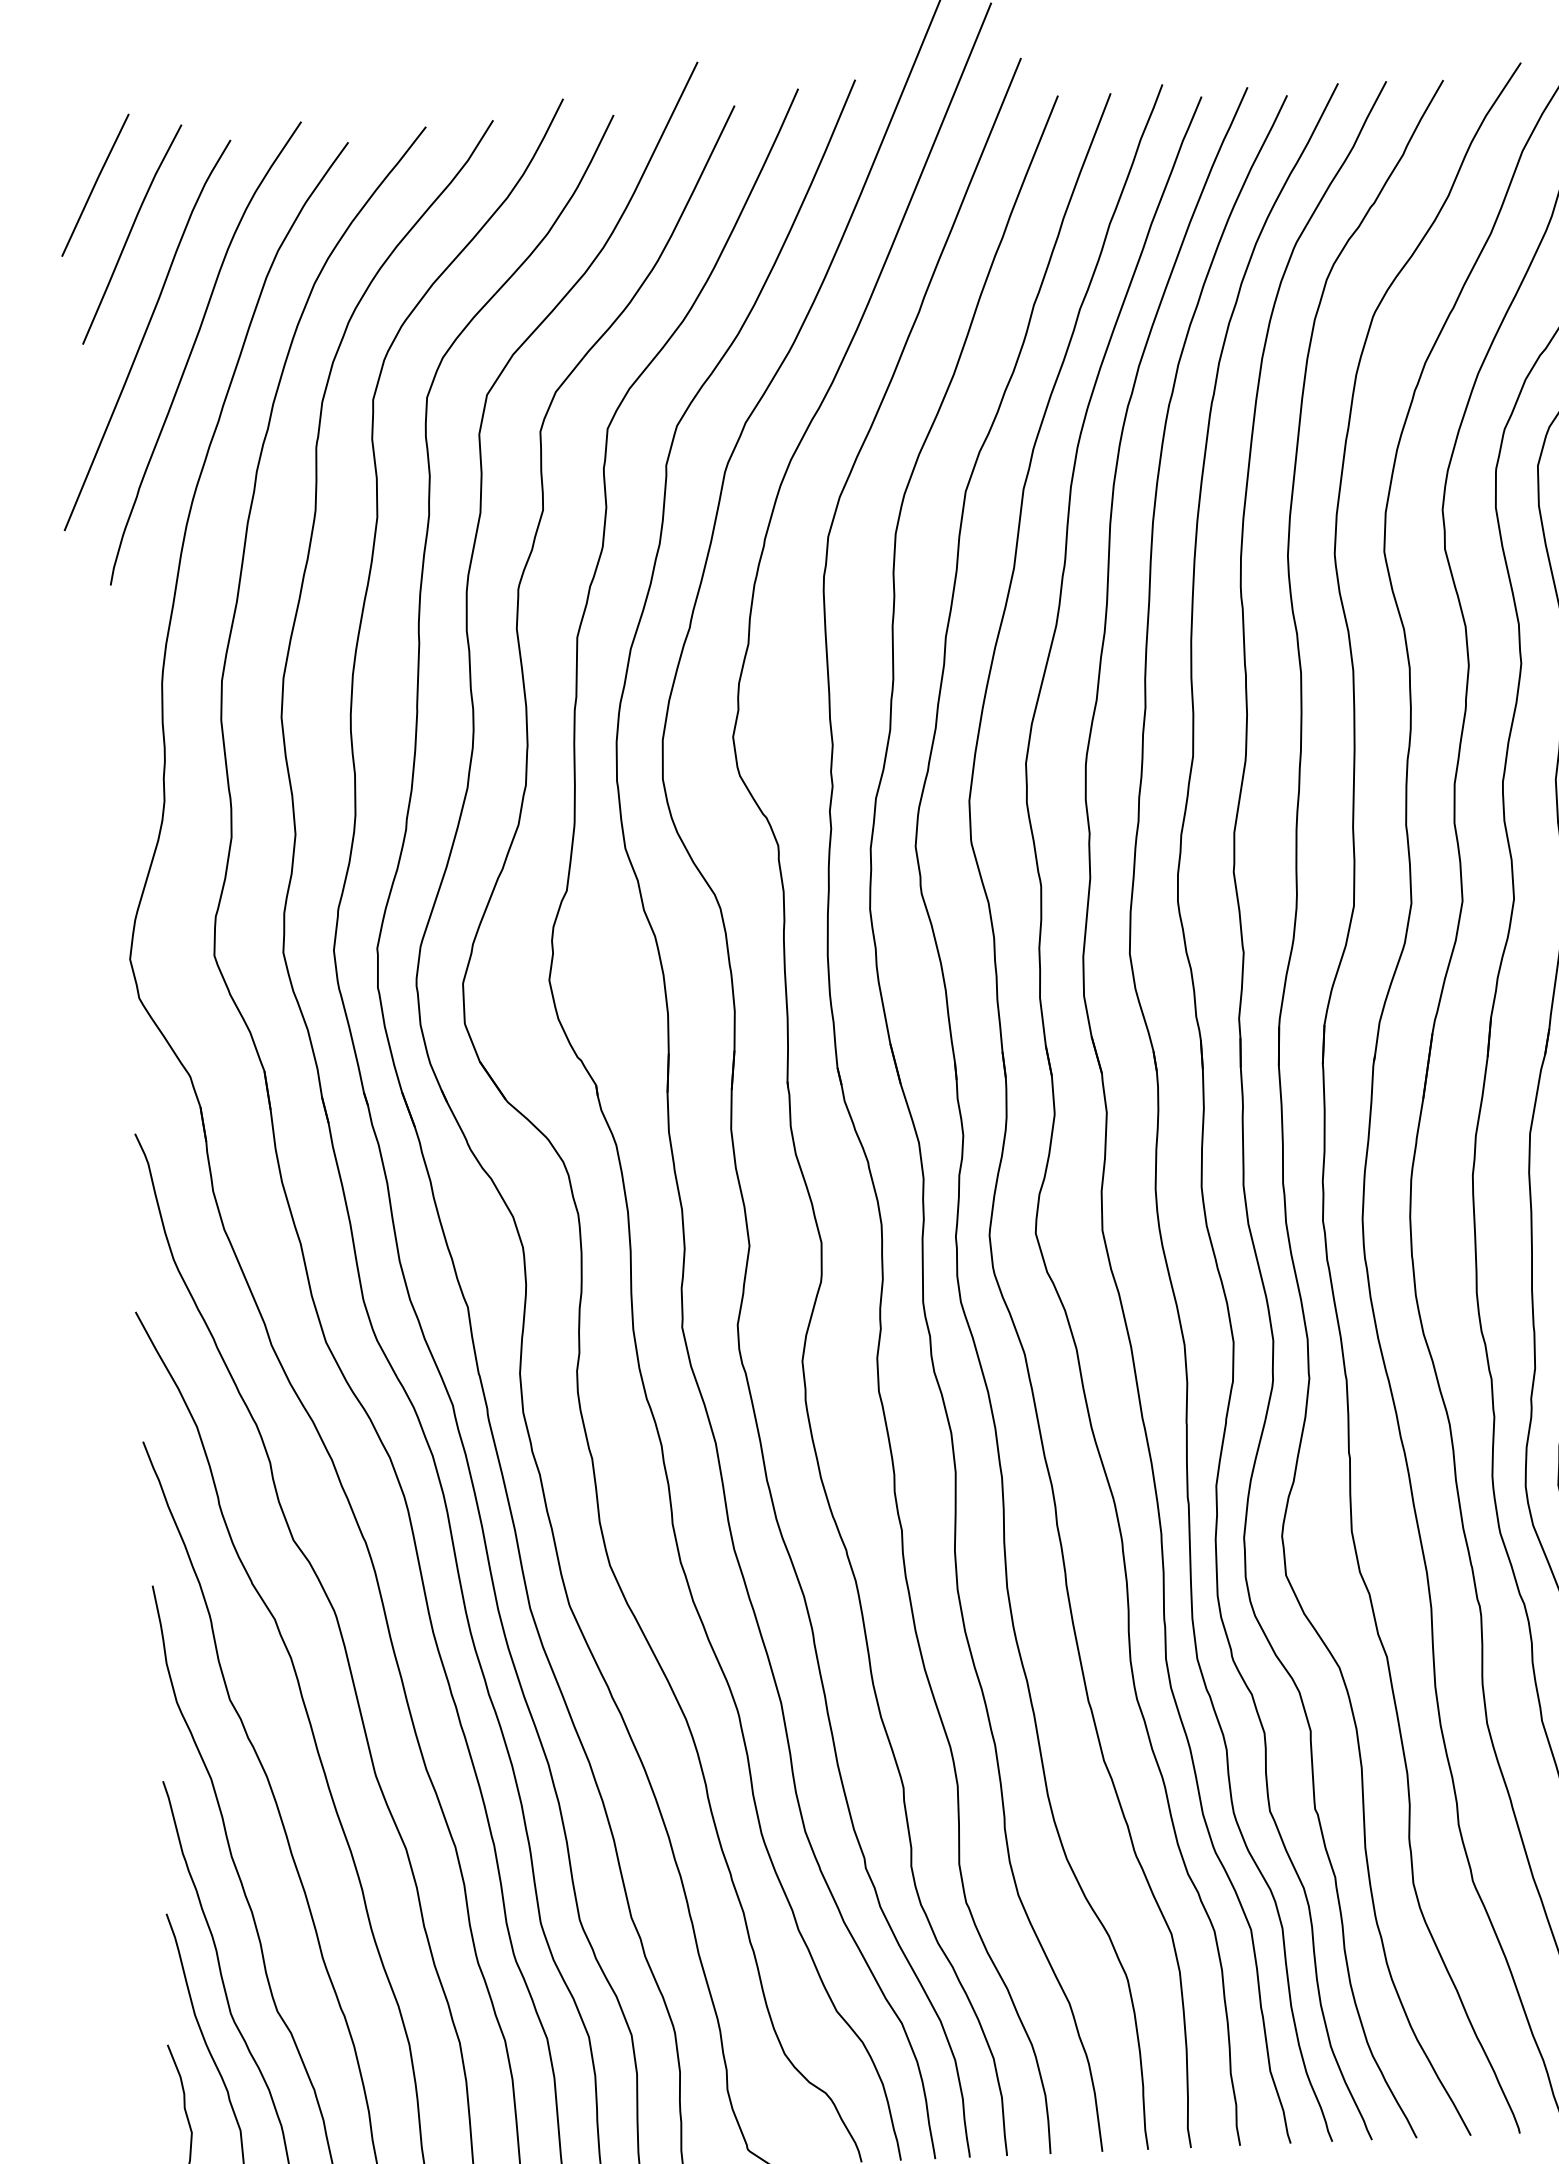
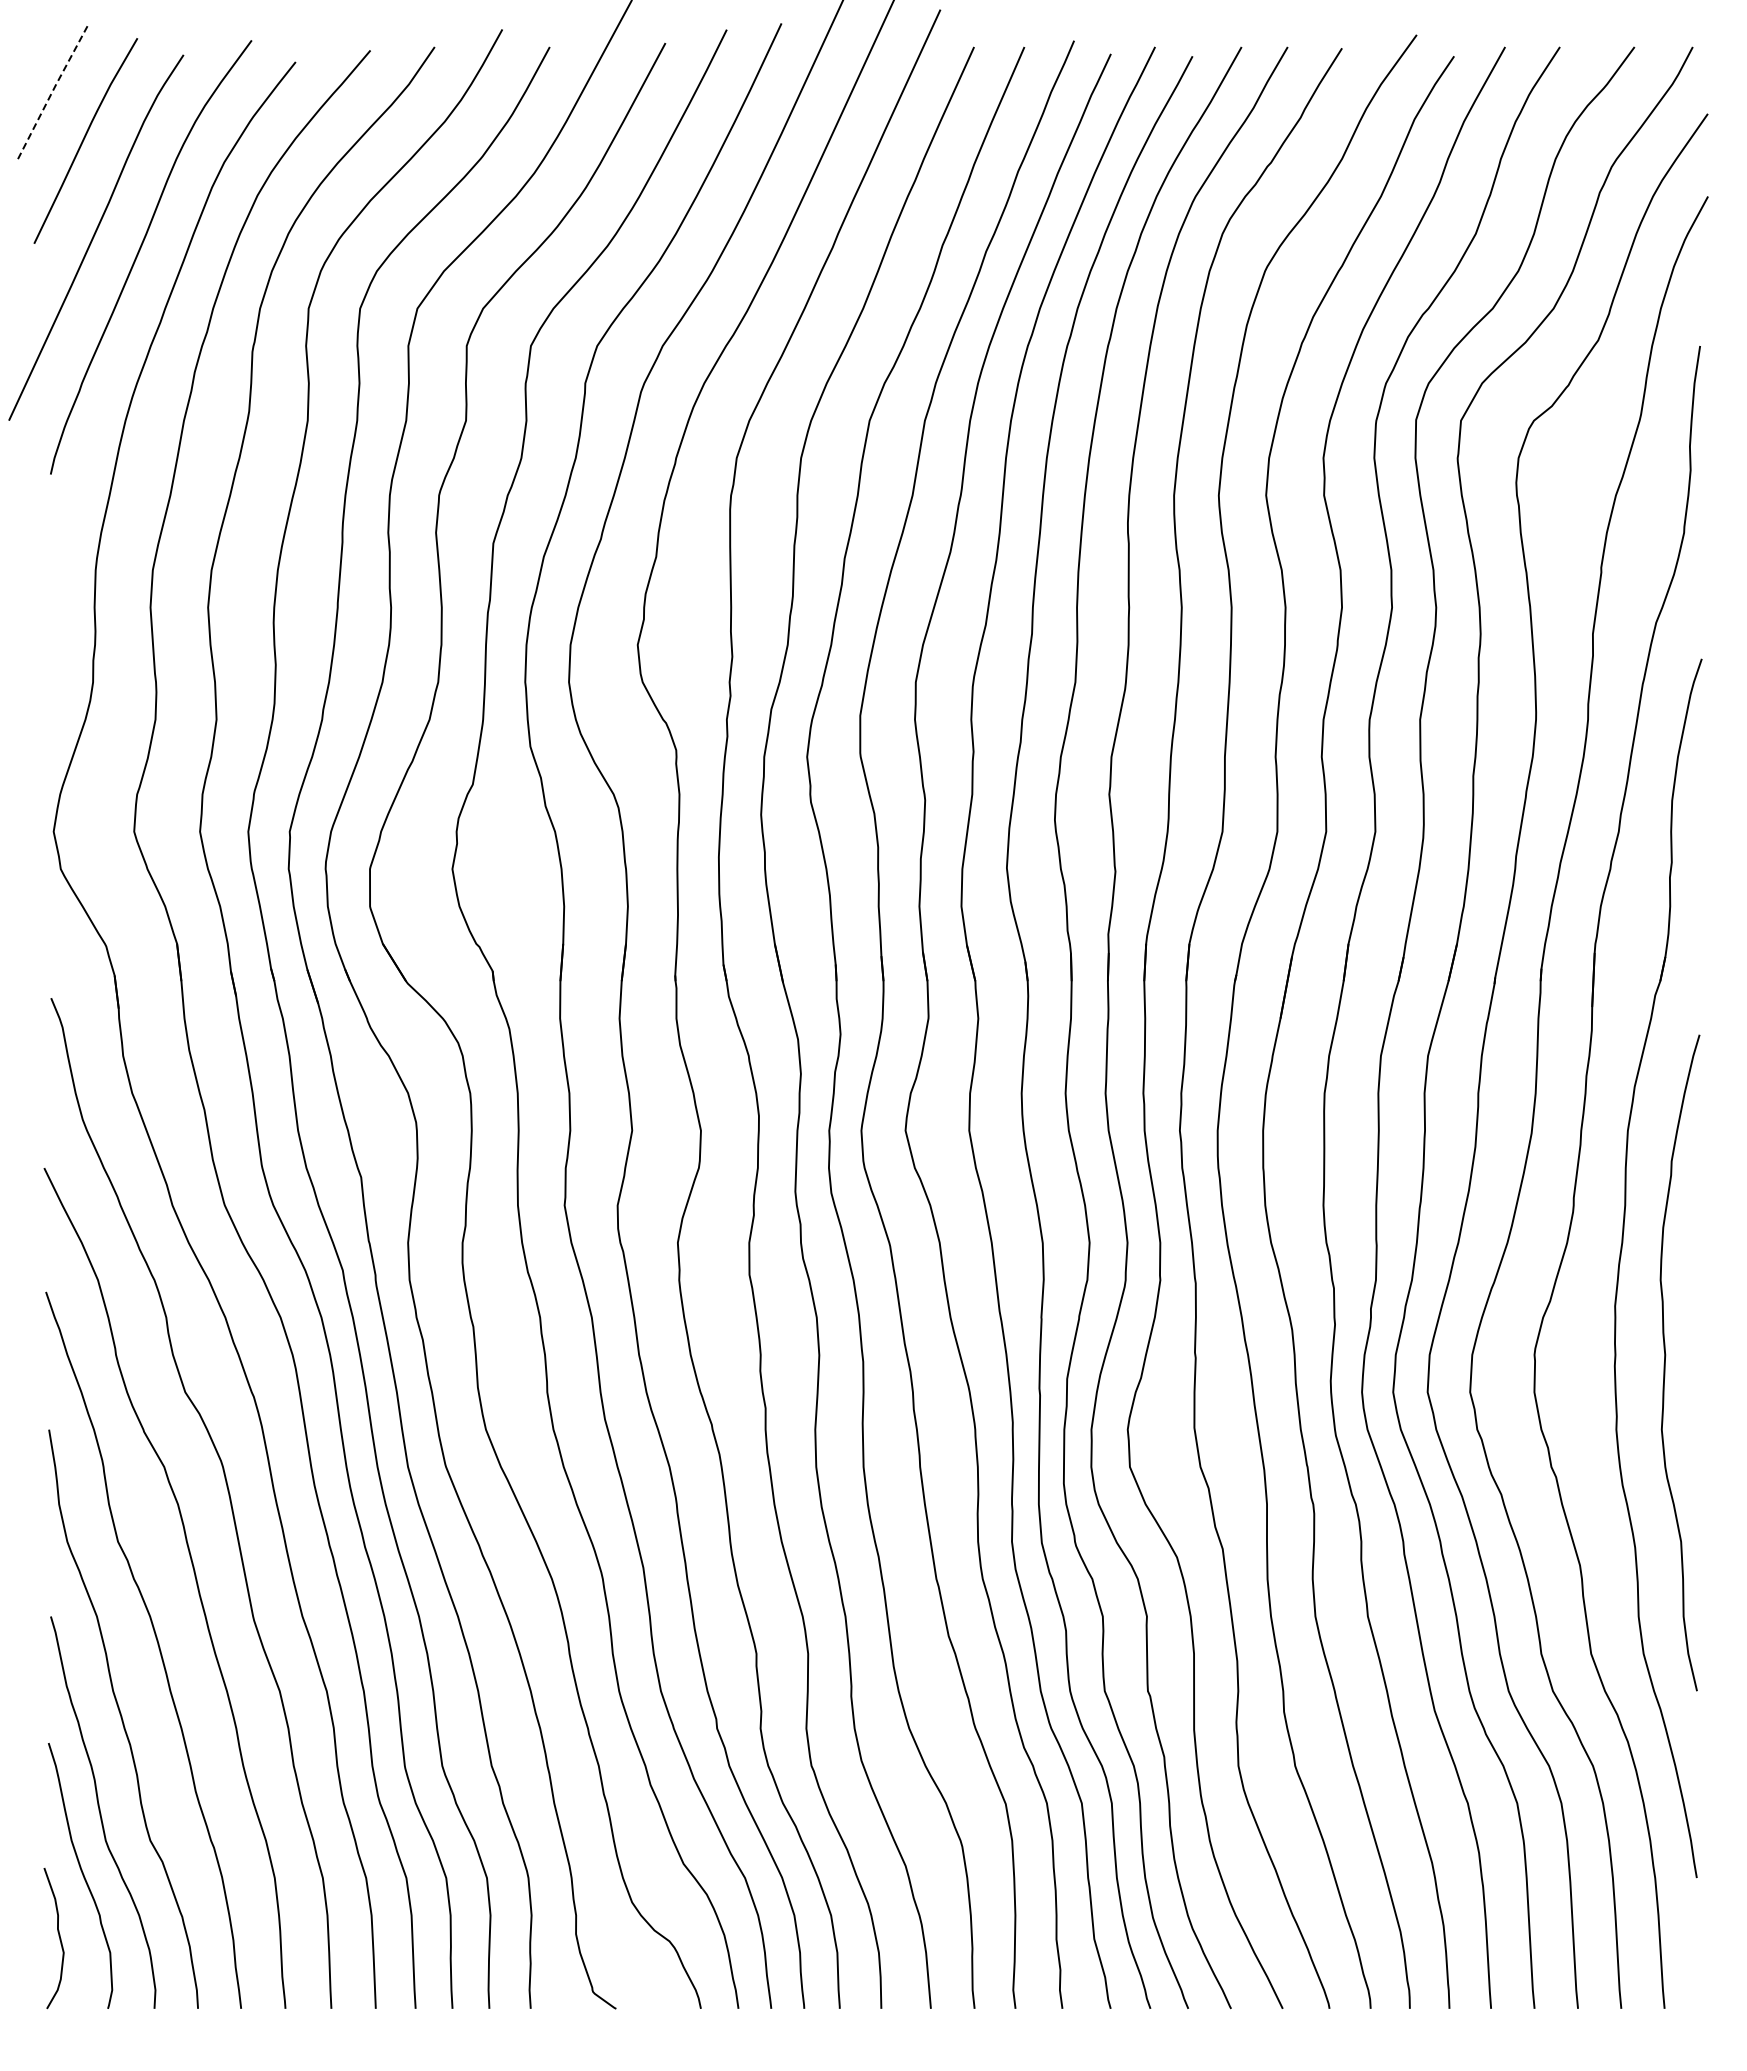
line: (95, 184) -> (52, 91), solid -> dashed

